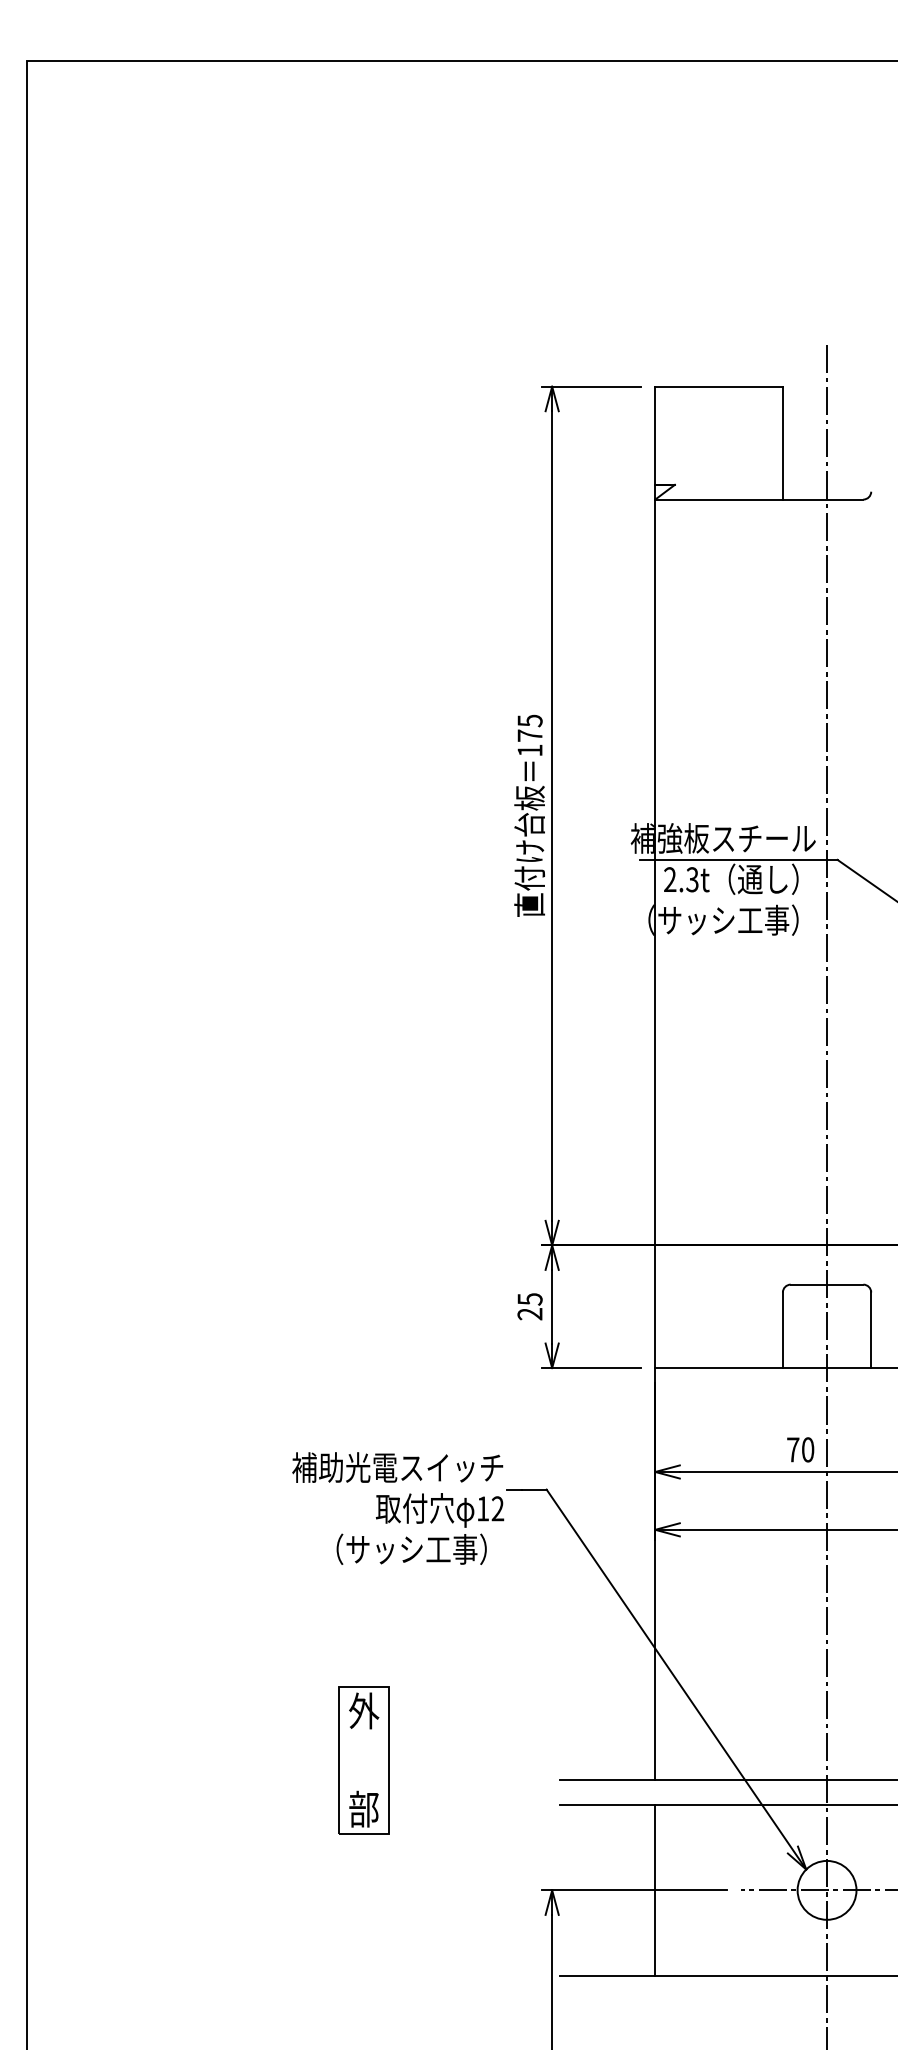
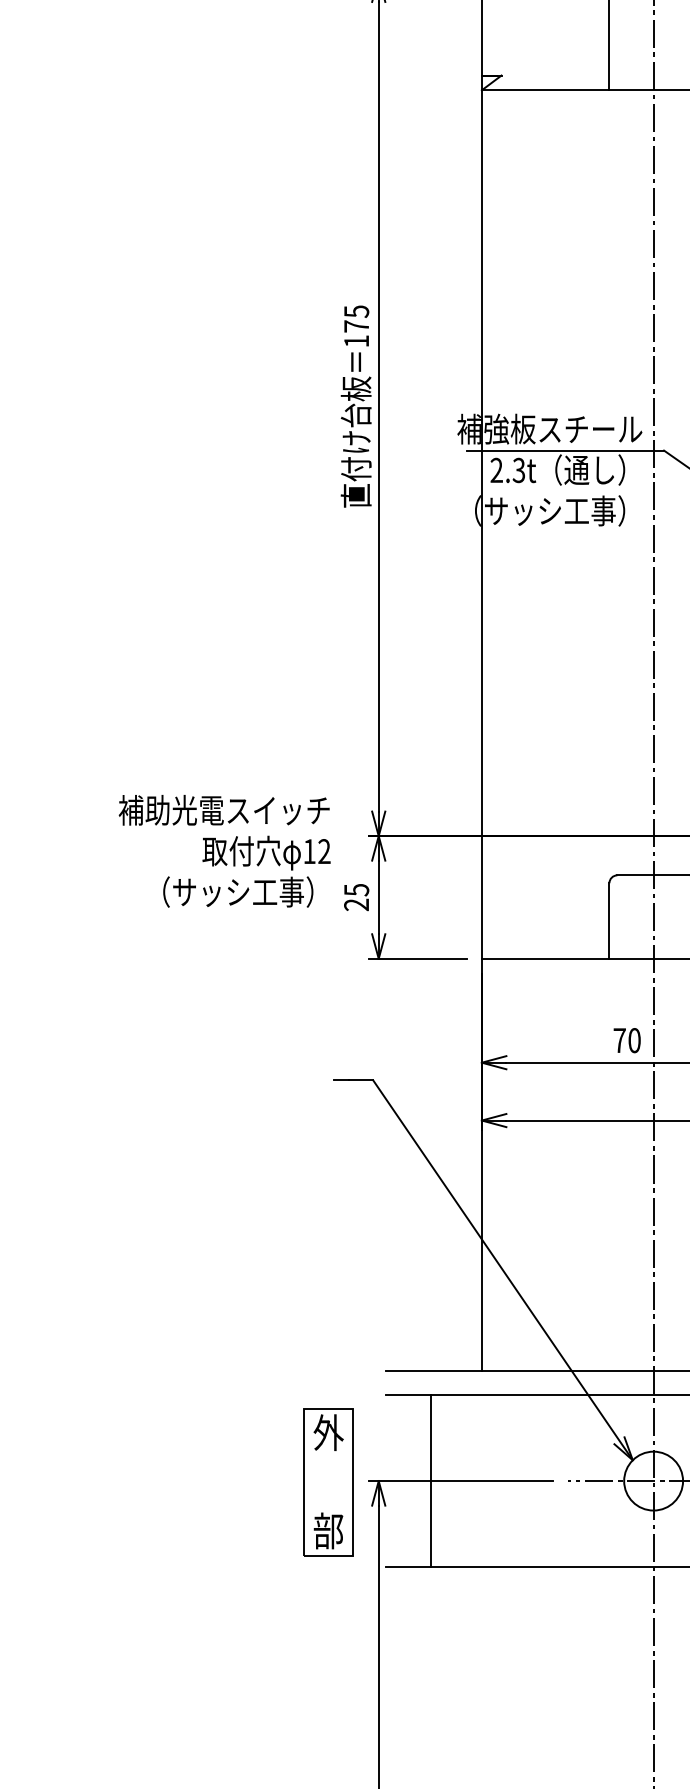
text: (398, 1508) -> (225, 851), moved
part: (363, 1760) -> (328, 1482), moved
line: (655, 1890) -> (431, 1481), moved

